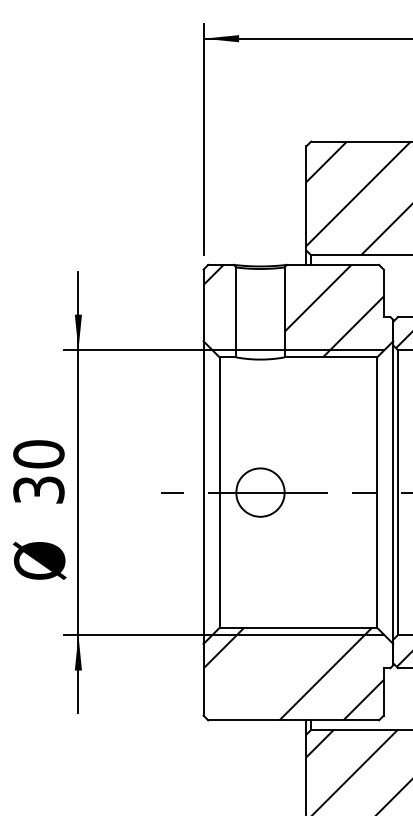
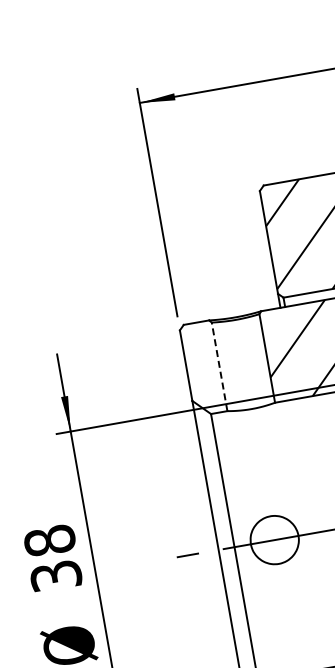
hatch: (213, 274) -> (190, 333), removed
line: (236, 312) -> (219, 366), solid -> dashed
text: (38, 454) -> (49, 541), 30 -> 38

